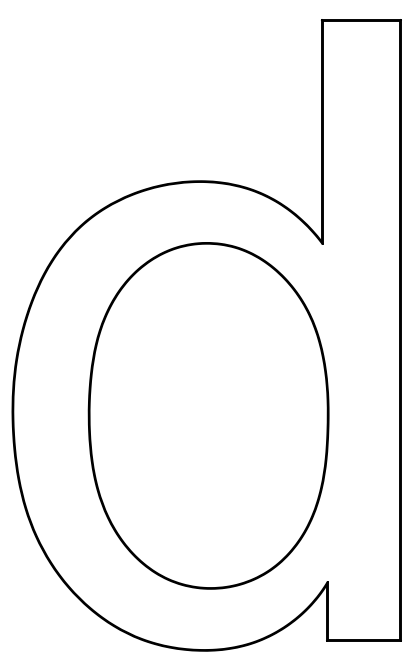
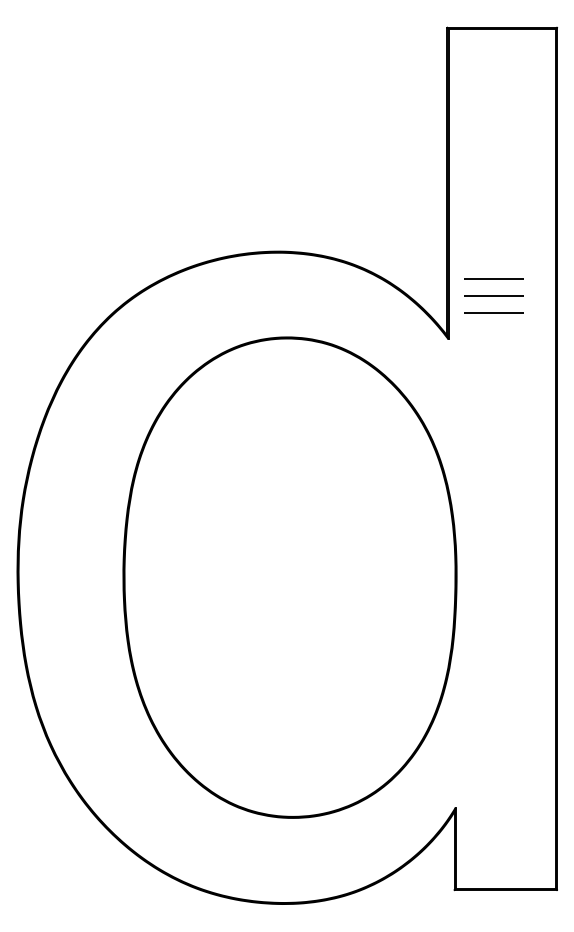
line: (355, 200) -> (494, 278), added
line: (355, 213) -> (494, 296), added
line: (355, 225) -> (494, 313), added

